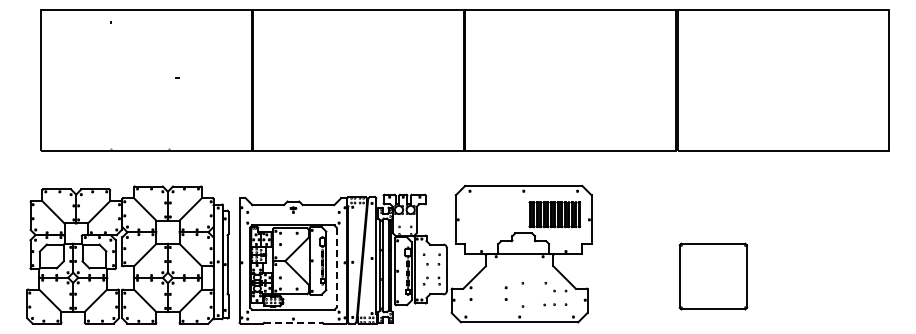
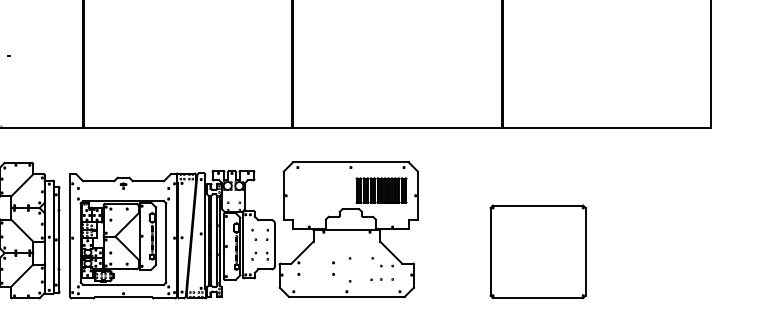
line: (336, 268) -> (166, 243), dashed -> solid
part: (713, 276) -> (538, 251), size x1.43
line: (293, 322) -> (123, 297), dashed -> solid

